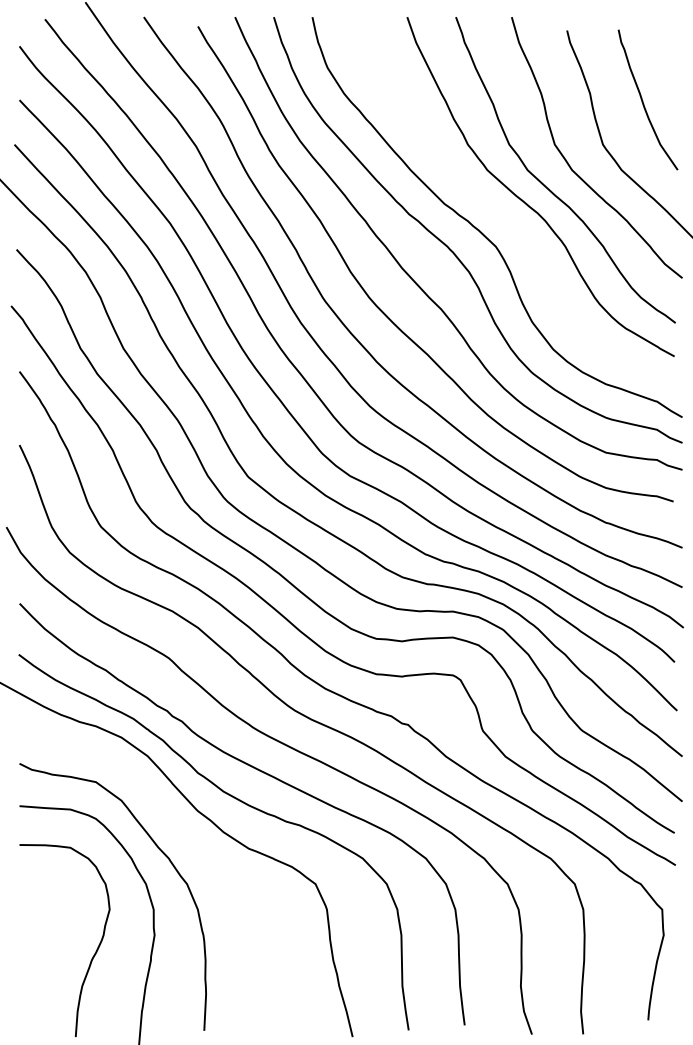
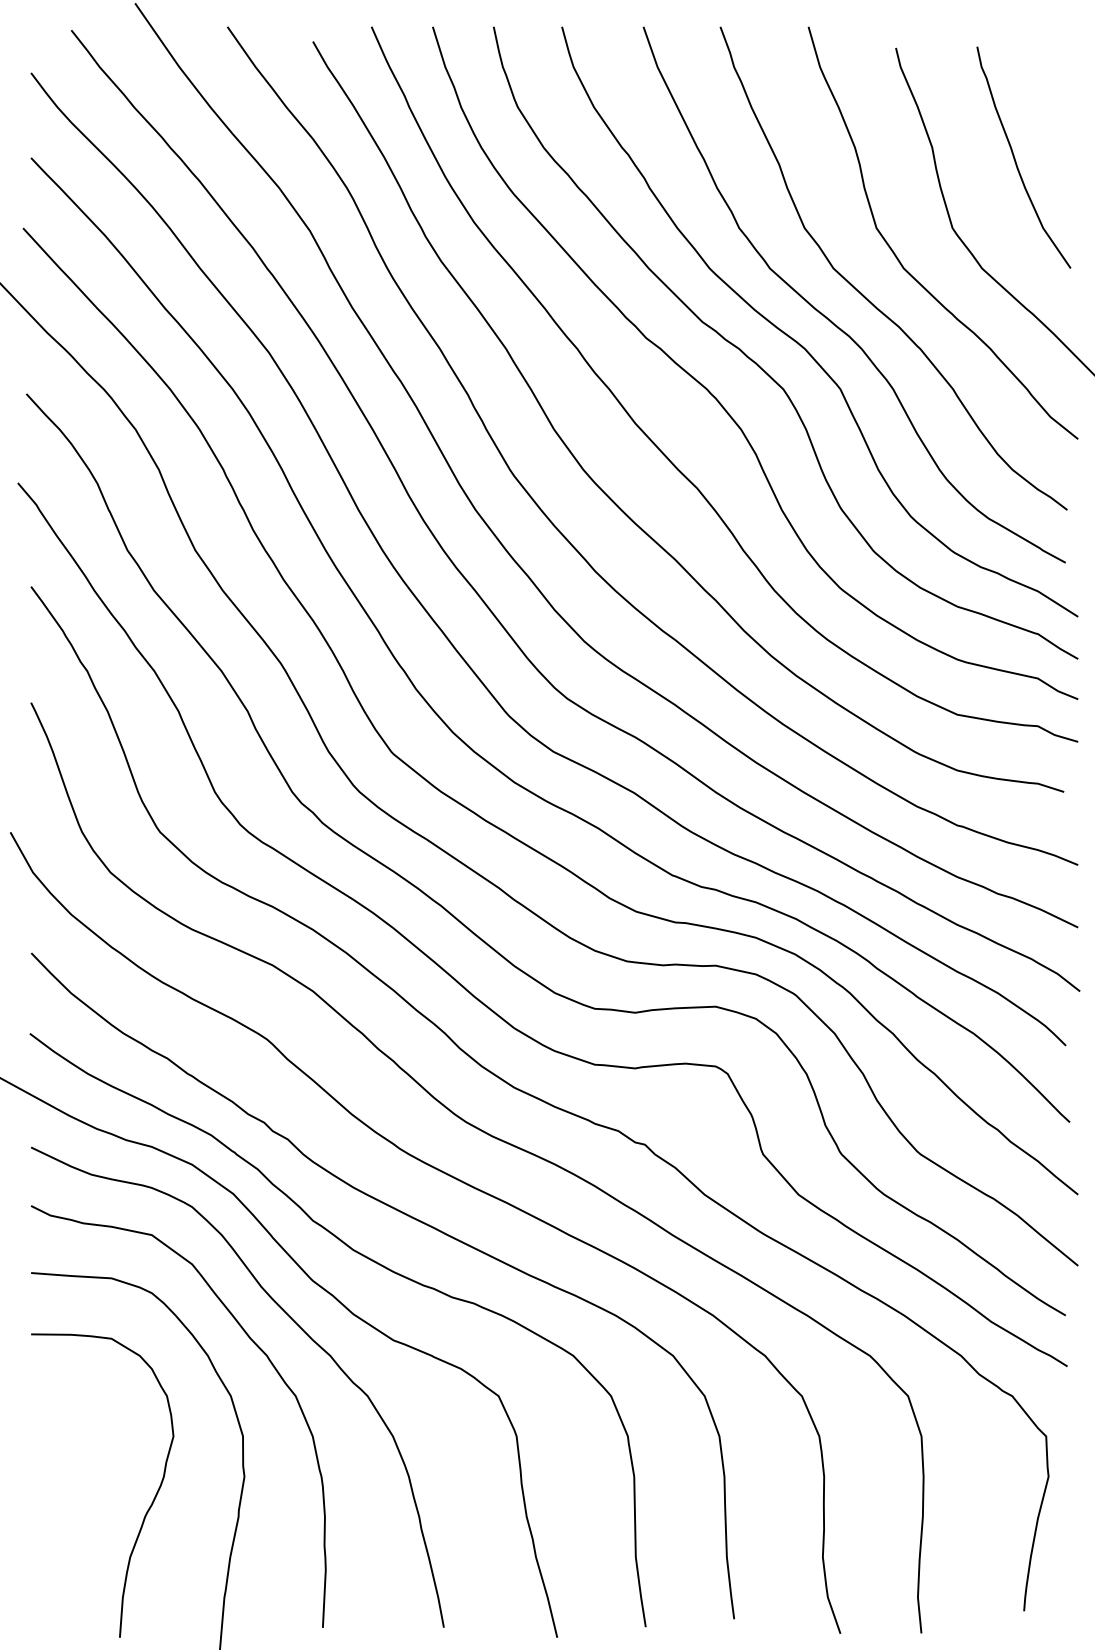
curve: (509, 219) -> (804, 346), added
curve: (188, 840) -> (297, 1327), added

